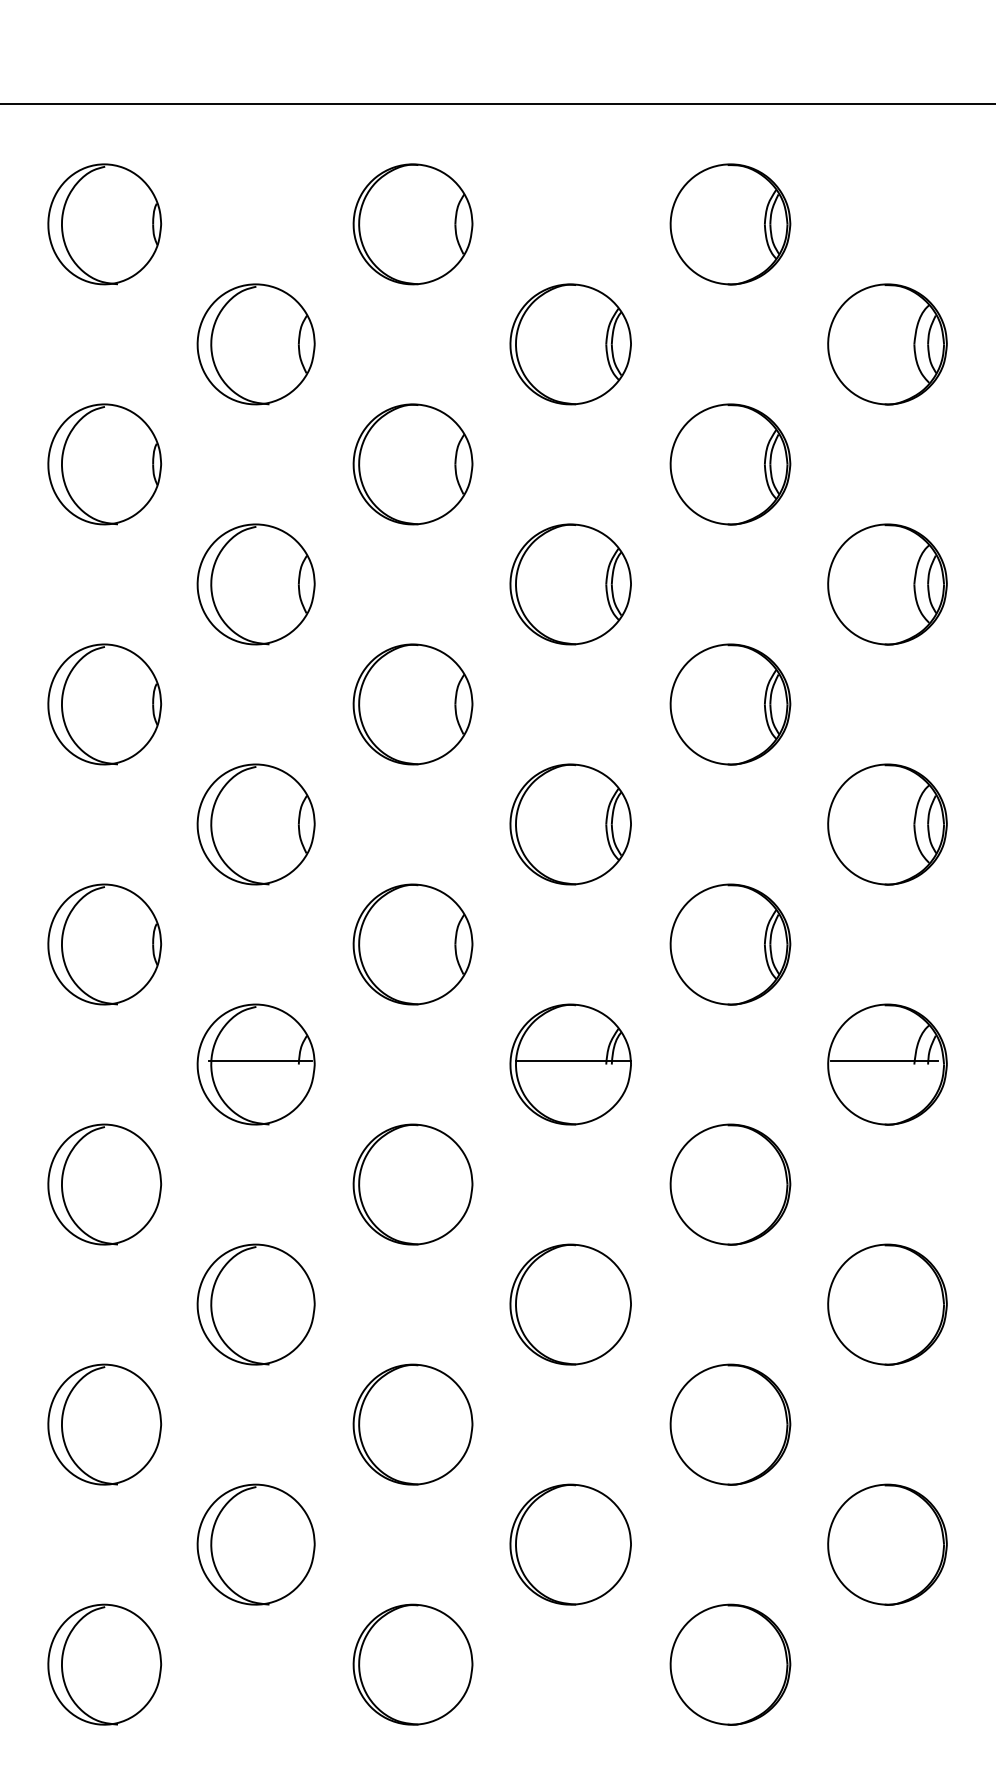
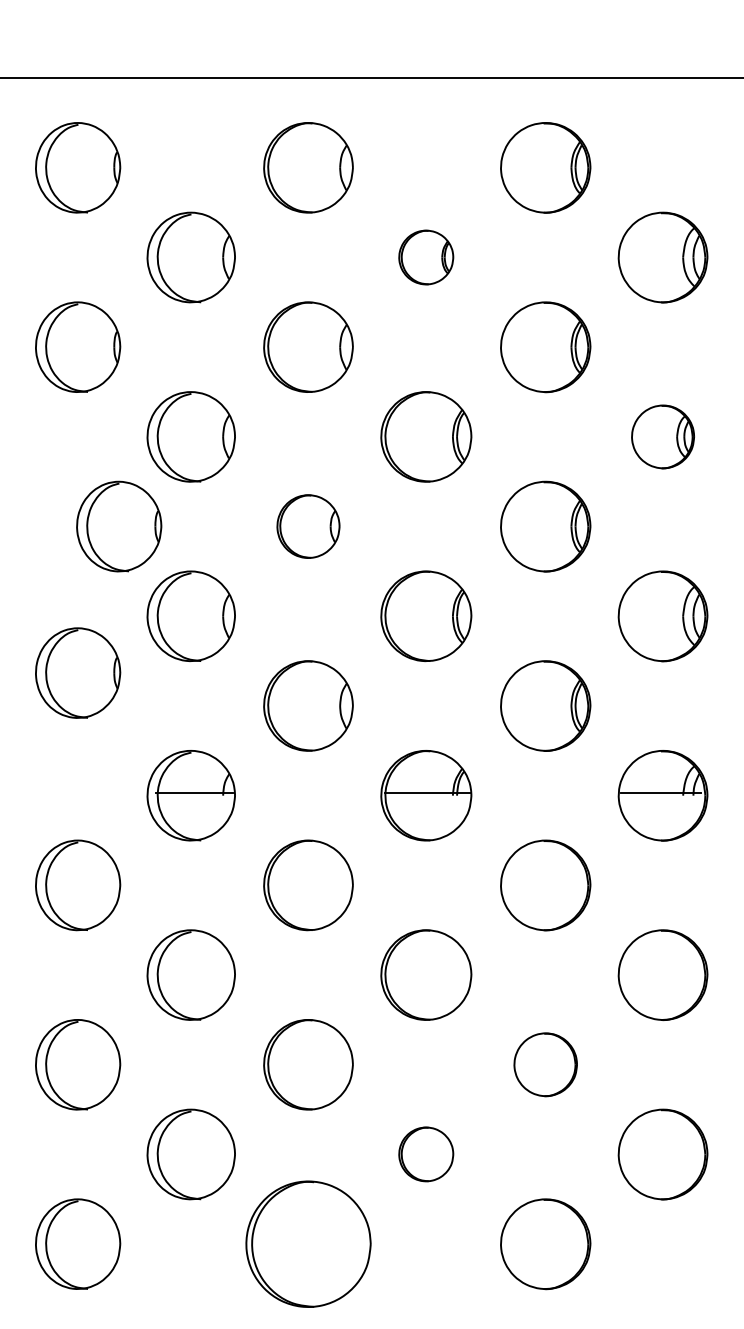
part: (570, 344) -> (426, 257), size x0.6
part: (887, 584) -> (663, 436), size x0.7
part: (104, 704) -> (119, 526), moved
part: (412, 704) -> (308, 526), size x0.7
part: (104, 944) -> (77, 673), moved
part: (730, 1424) -> (545, 1064), size x0.7
part: (570, 1544) -> (426, 1154), size x0.6
part: (412, 1664) -> (308, 1244), size x1.4

